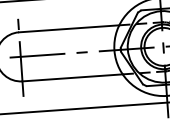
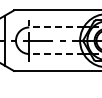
line: (67, 29) -> (55, 27), solid -> dashed
line: (70, 78) -> (55, 54), solid -> dashed

